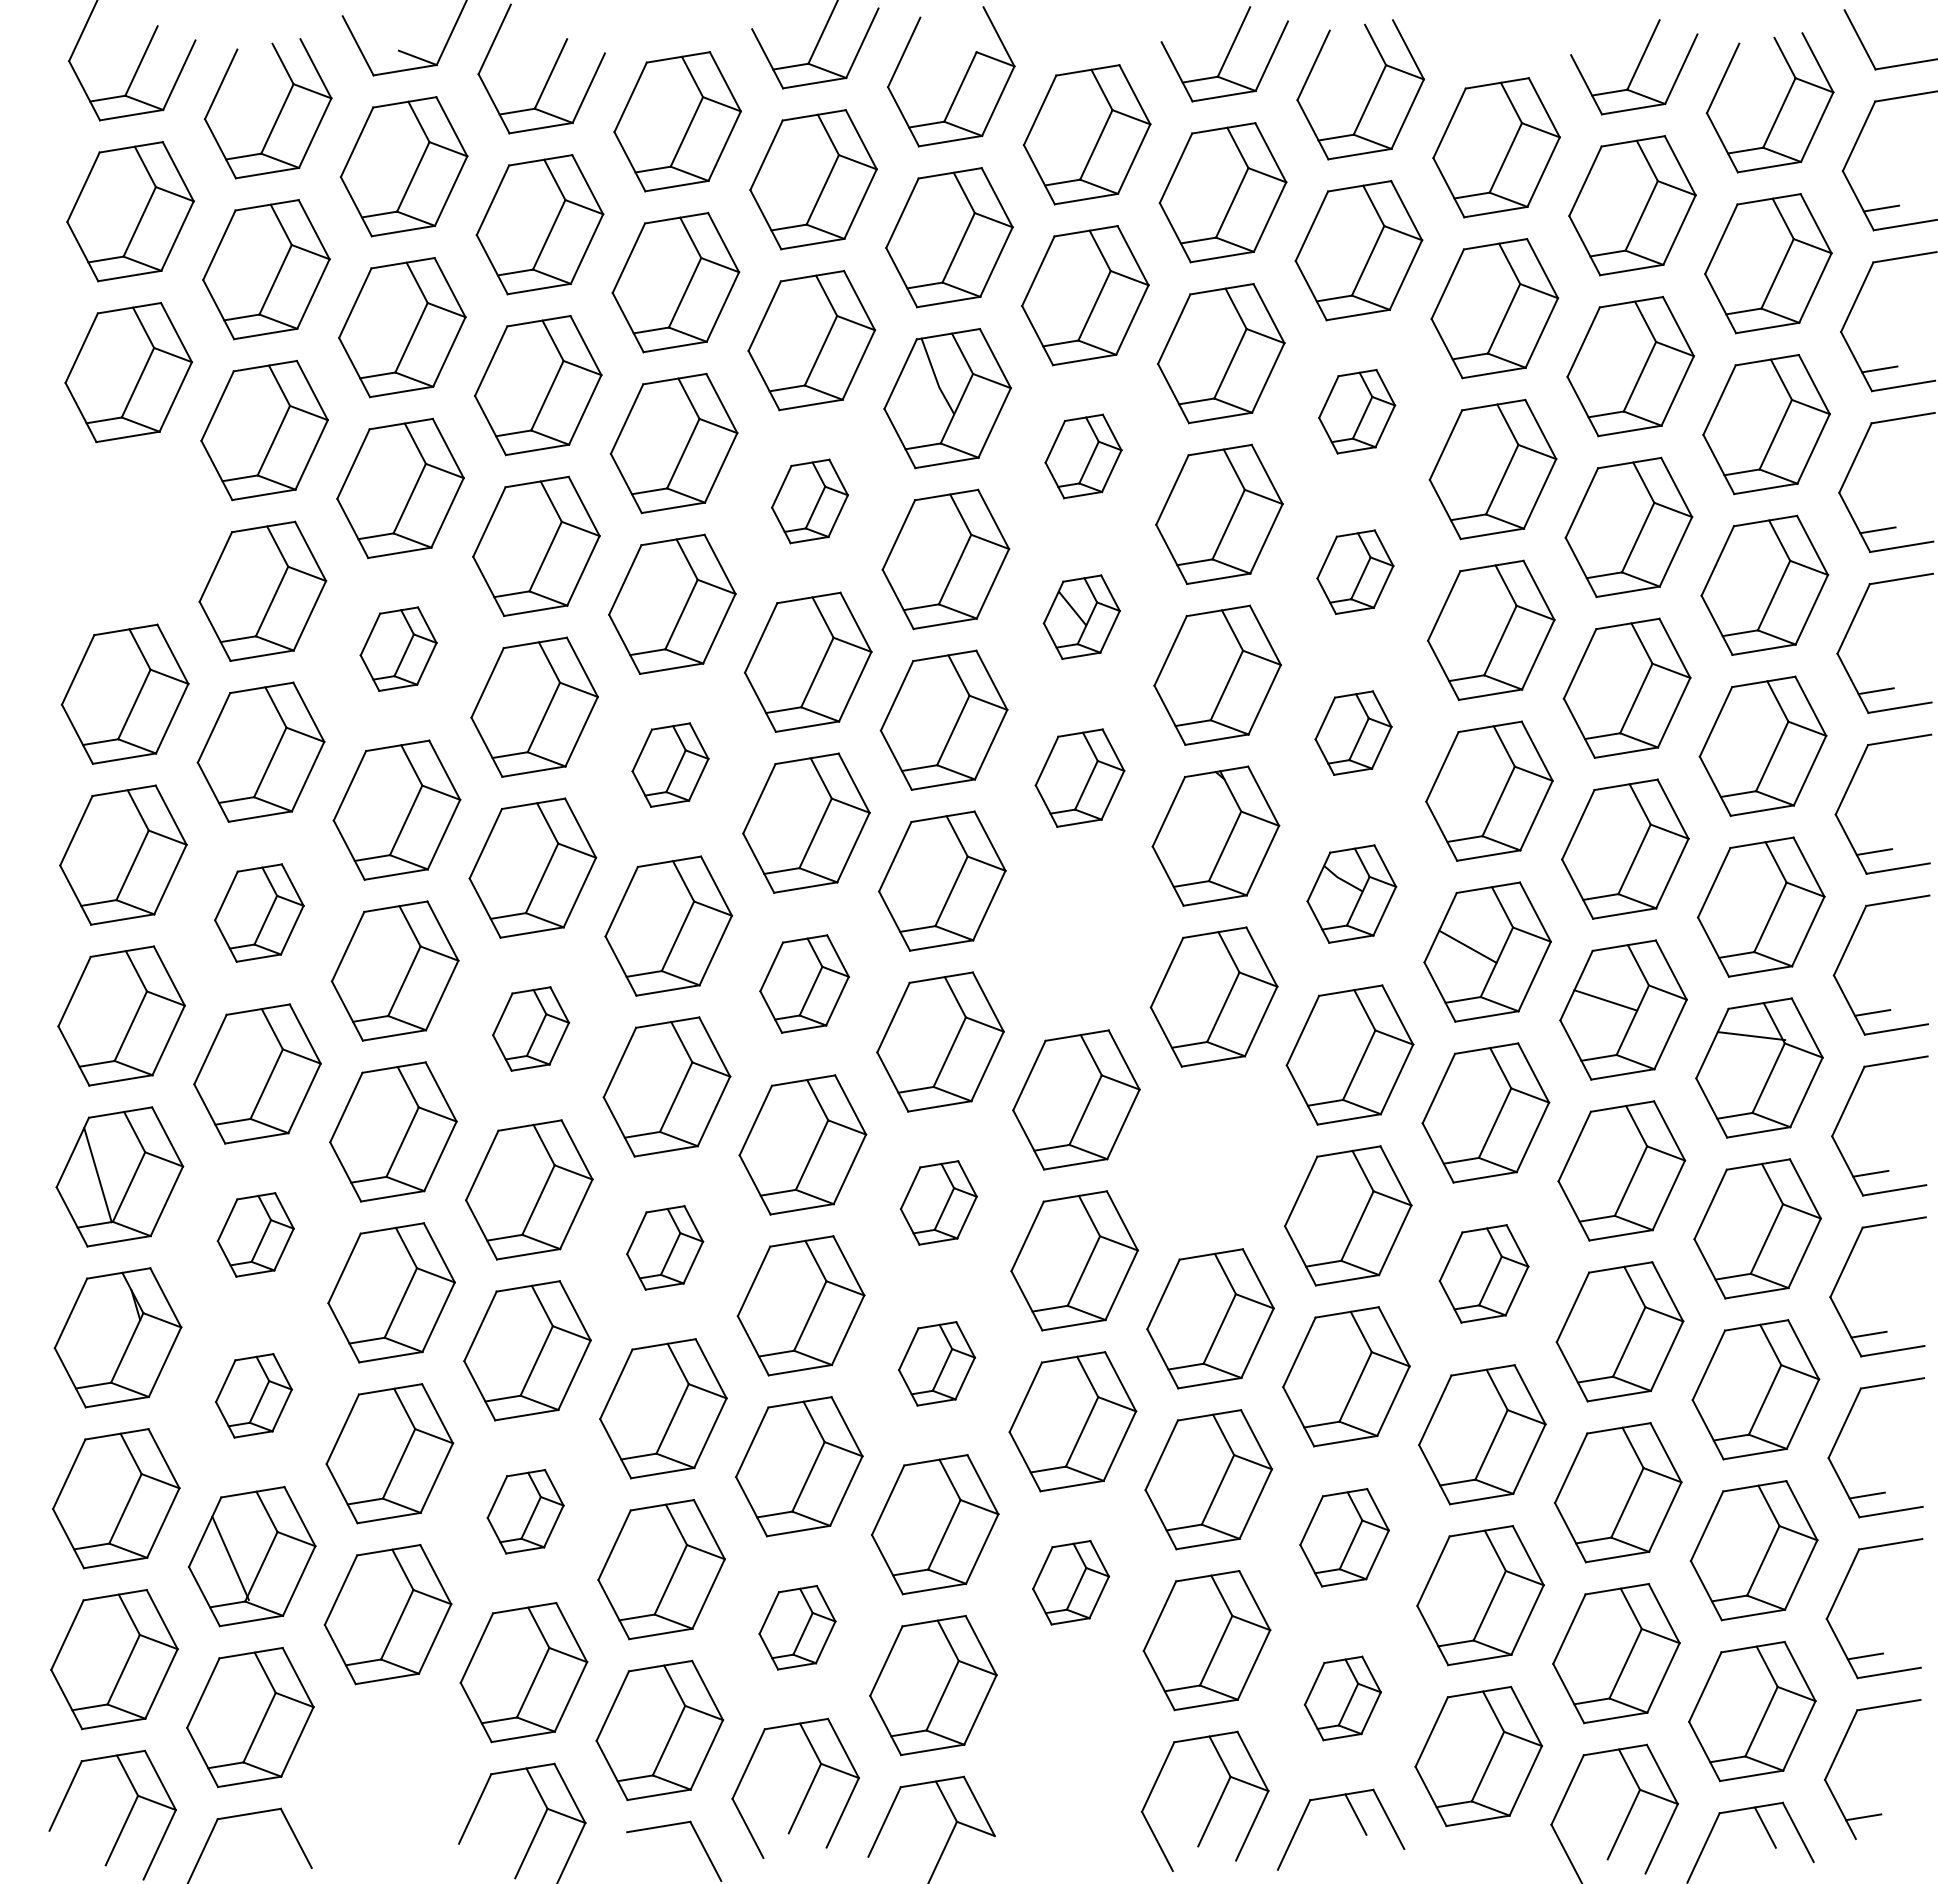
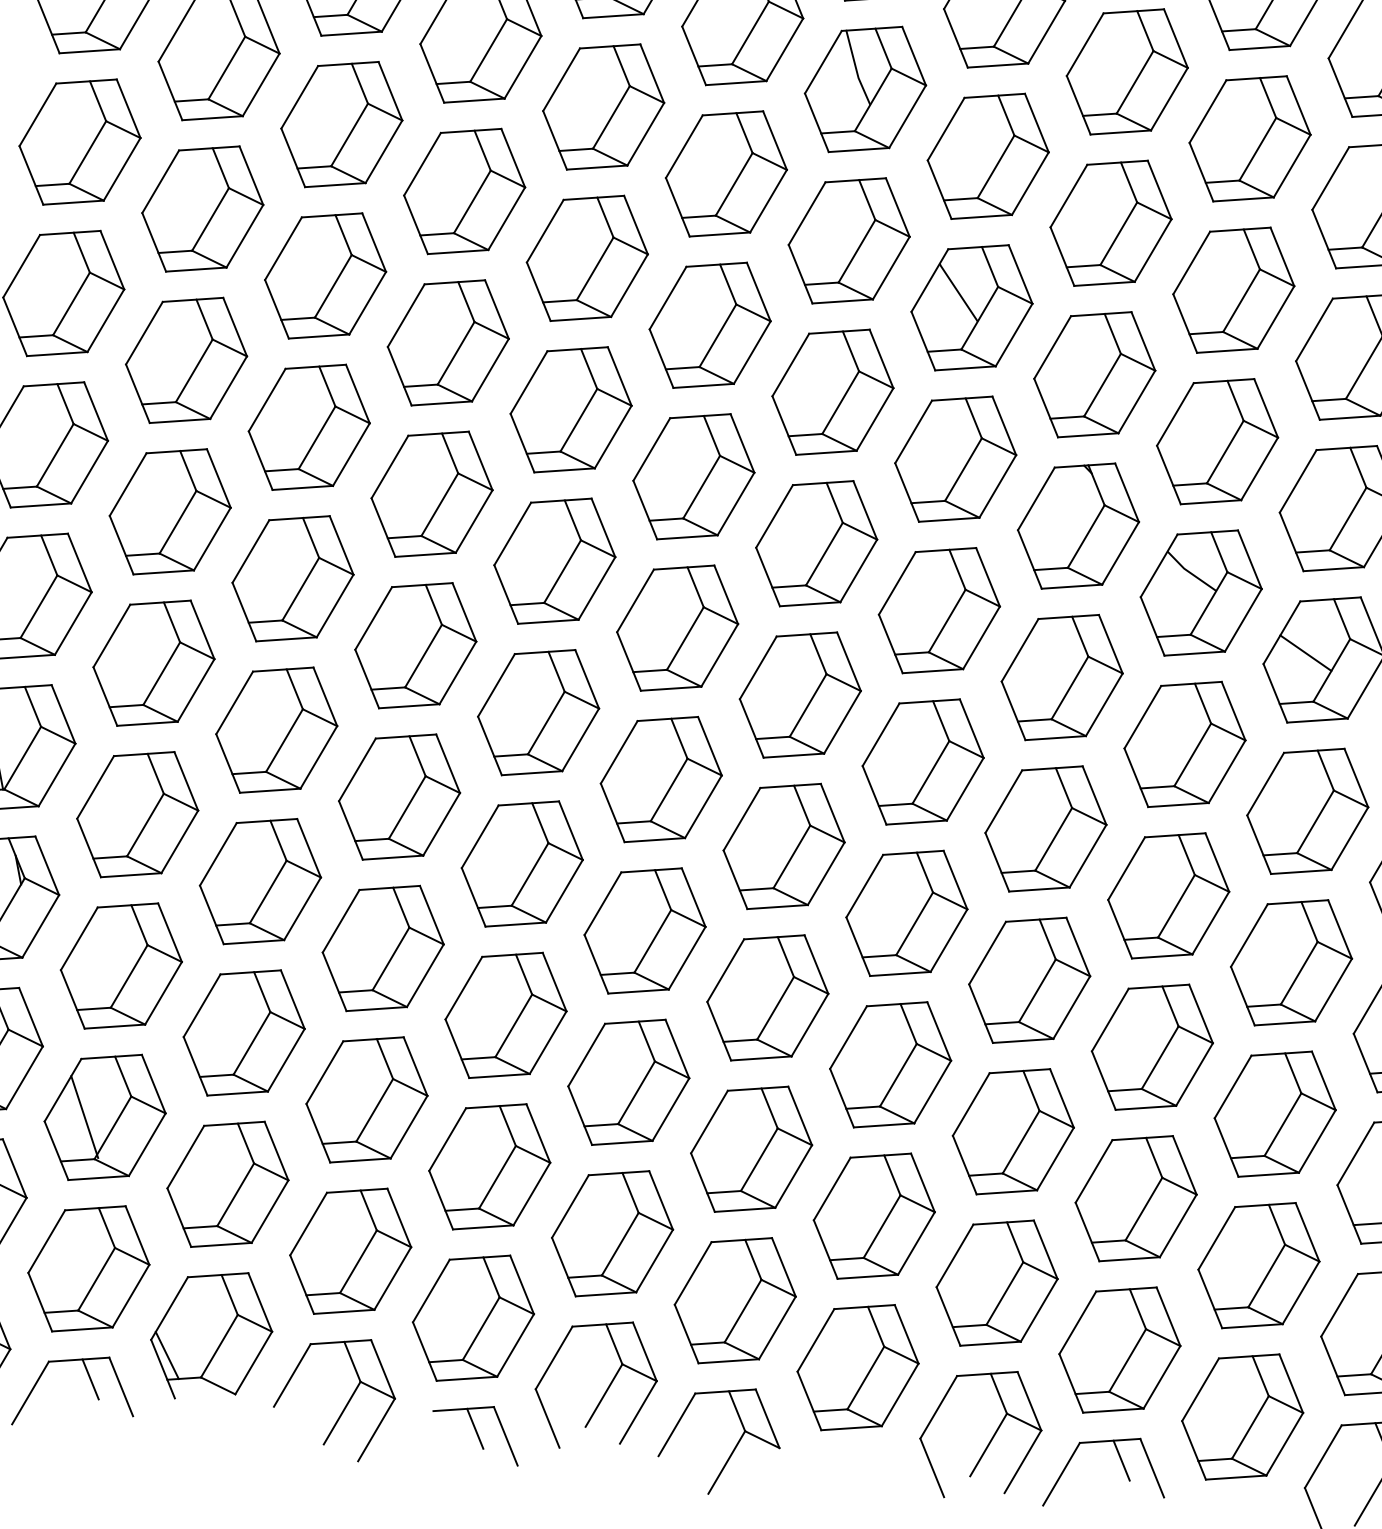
part: (1356, 411) -> (1249, 138), size x1.67
part: (1083, 456) -> (988, 156), size x1.67
part: (809, 501) -> (725, 173), size x1.67
part: (126, 532) -> (79, 141), added
part: (1355, 571) -> (1234, 289), size x1.67
part: (1081, 616) -> (971, 306), size x1.67
part: (398, 648) -> (325, 275), size x1.67
part: (1353, 732) -> (1217, 440), size x1.67
part: (670, 764) -> (571, 409), size x1.67
part: (1079, 777) -> (955, 458), size x1.43
part: (1351, 893) -> (1201, 592), size x1.43
part: (259, 912) -> (170, 511), size x1.43
part: (1077, 938) -> (938, 609), added
part: (804, 983) -> (677, 627), size x1.43
part: (530, 1028) -> (415, 645), size x1.67
part: (1212, 1157) -> (1046, 828), added
part: (938, 1202) -> (783, 846), size x1.67
part: (255, 1234) -> (137, 814), size x1.67
part: (664, 1247) -> (521, 863), size x1.67
part: (1483, 1273) -> (1290, 962), size x1.43
part: (936, 1363) -> (767, 997), size x1.67
part: (253, 1395) -> (121, 965), size x1.67
part: (525, 1511) -> (366, 1099), size x1.67
part: (1344, 1537) -> (1136, 1198), size x1.43
part: (1070, 1582) -> (873, 1216), size x1.67
part: (797, 1627) -> (612, 1233), size x1.67
part: (1342, 1698) -> (1119, 1350), size x1.67
part: (1069, 1743) -> (858, 1367), added
part: (386, 1774) -> (211, 1334), added
line: (262, 1833) -> (89, 1379), added
line: (672, 1846) -> (474, 1428), added

